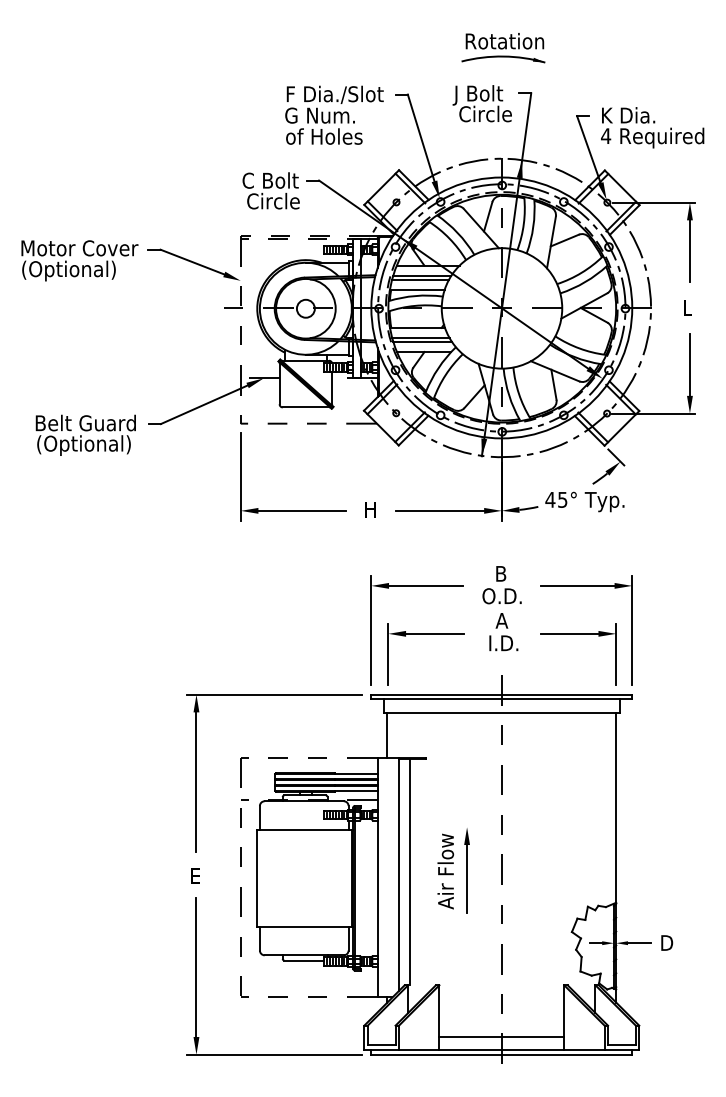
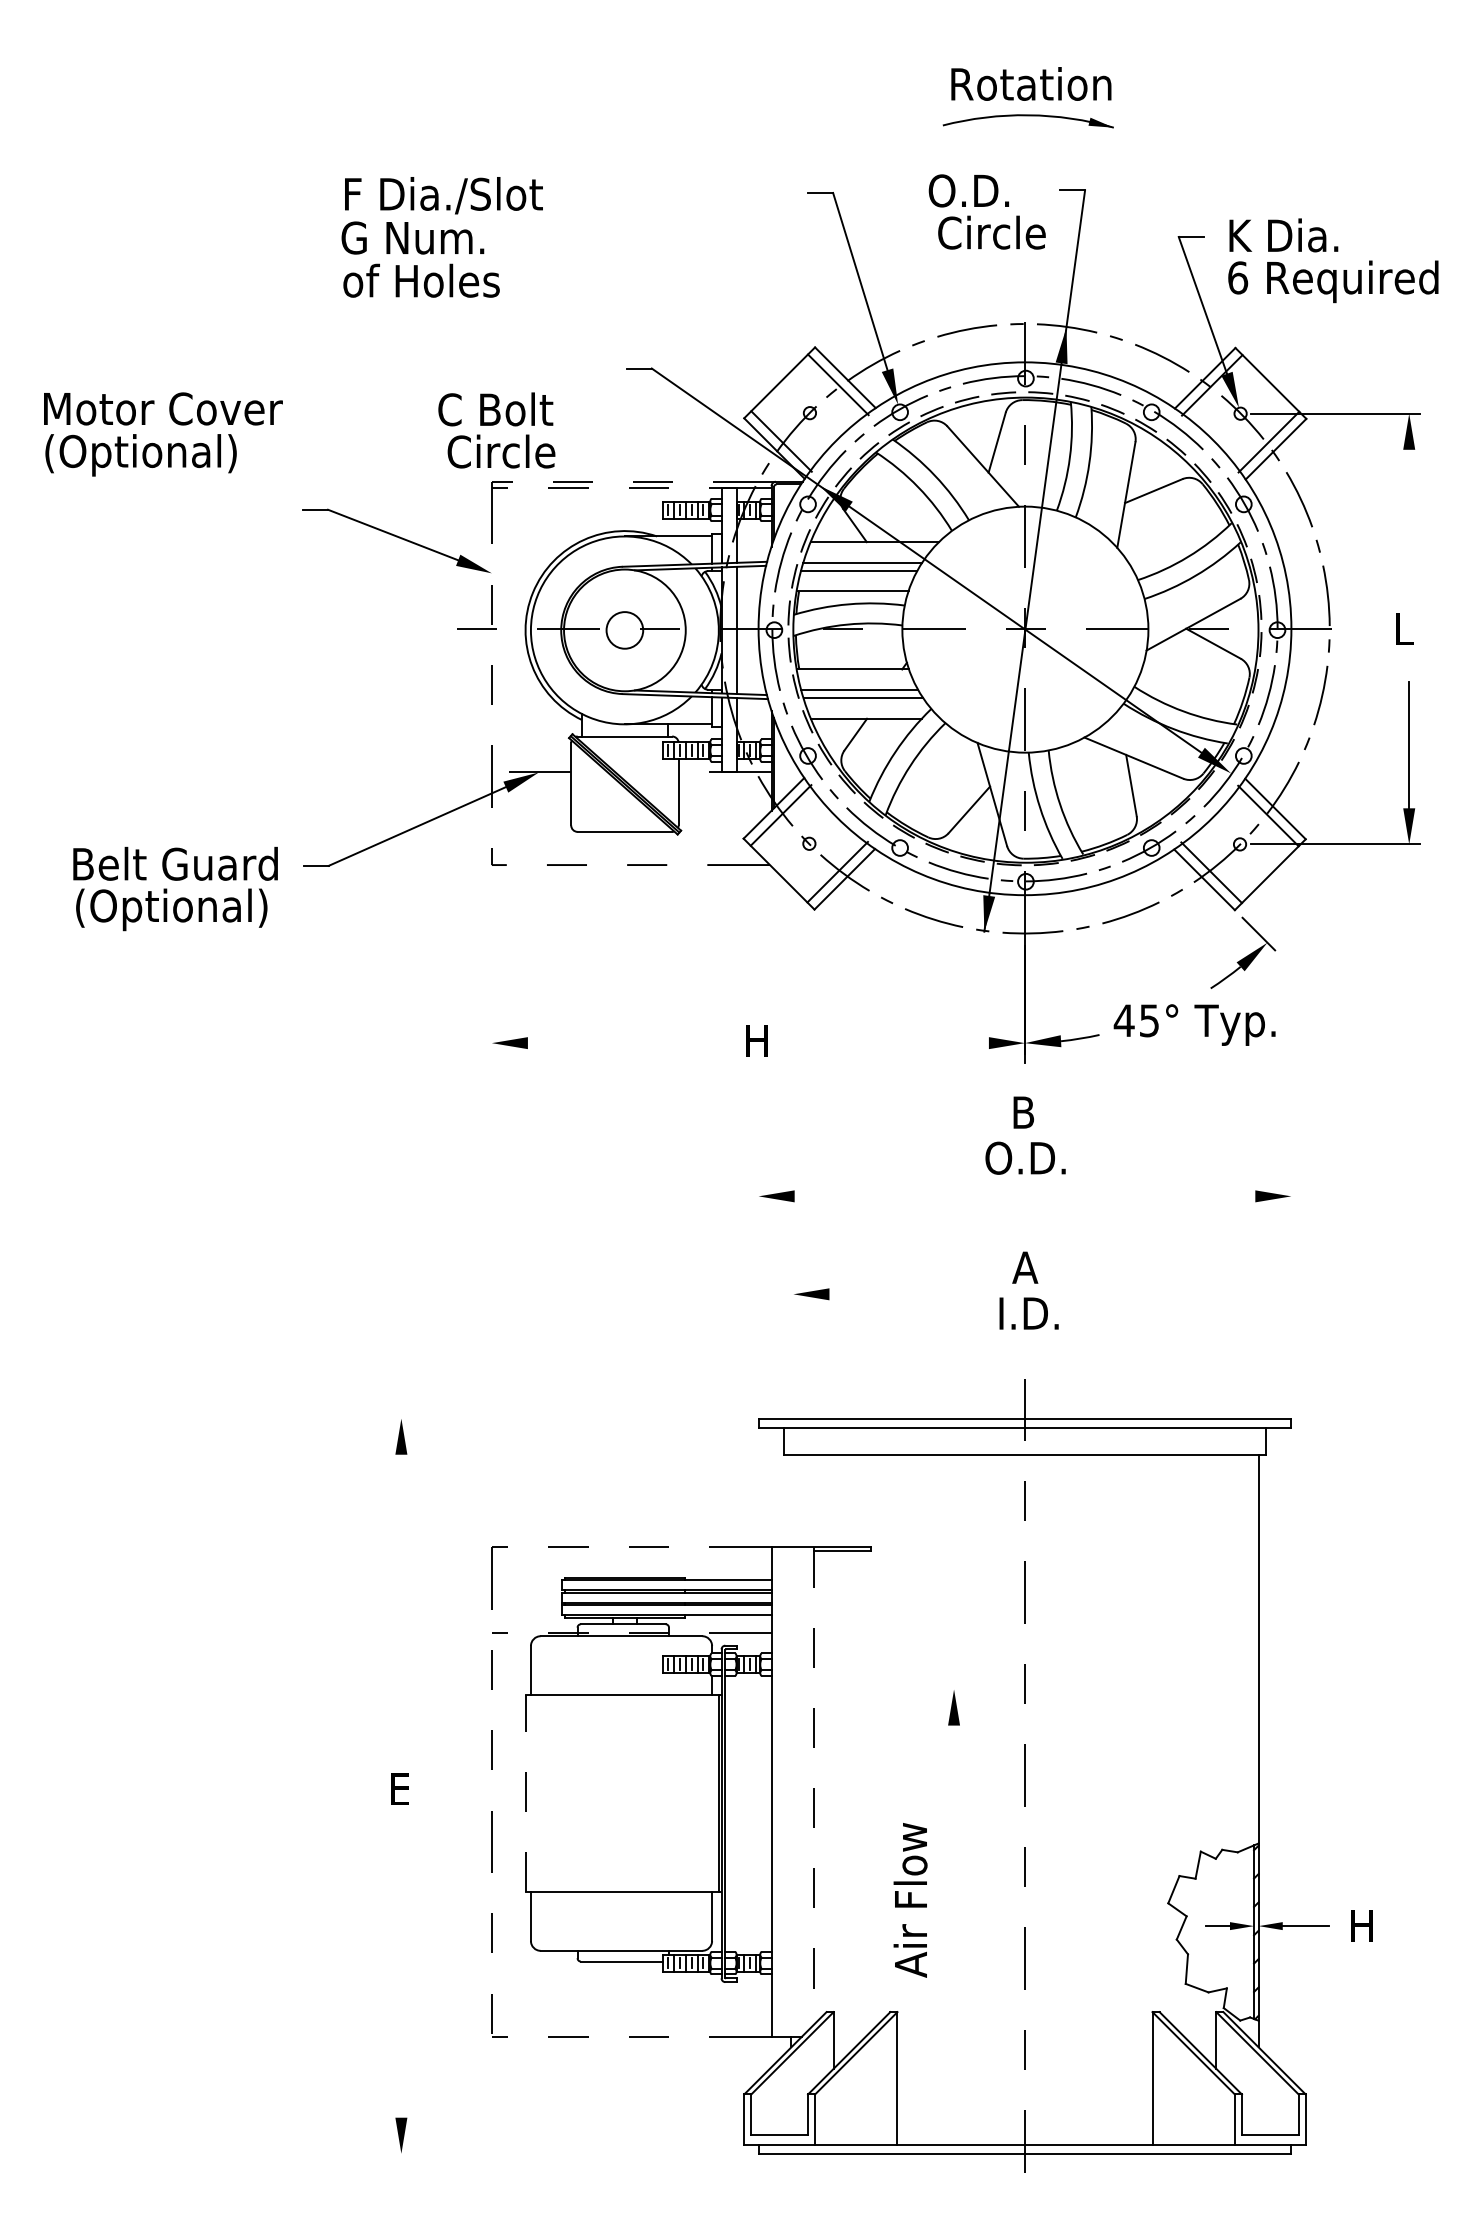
text: (477, 95) -> (975, 194), J Bolt -> O.D.
text: (334, 114) -> (442, 235), moved
text: (606, 136) -> (1238, 278), 4 -> 6
text: (270, 190) -> (495, 429), moved
line: (689, 251) -> (1408, 513), removed
text: (79, 260) -> (162, 433), moved
line: (240, 476) -> (491, 972), removed
line: (302, 510) -> (617, 1042), removed
line: (440, 510) -> (899, 1042), removed
line: (426, 585) -> (871, 1195), removed
text: (501, 585) -> (1024, 1136), moved
line: (577, 585) -> (1179, 1195), removed
line: (371, 630) -> (758, 1287), removed
line: (632, 630) -> (1291, 1287), removed
line: (434, 633) -> (887, 1293), removed
part: (578, 634) -> (1181, 1295), removed
line: (388, 654) -> (793, 1336), removed
line: (273, 694) -> (558, 1418), removed
line: (387, 734) -> (791, 1499), removed
line: (196, 781) -> (401, 1595), removed
text: (445, 871) -> (909, 1900), moved
line: (410, 872) -> (838, 1781), removed
line: (398, 874) -> (814, 1785), solid -> dashed
line: (257, 877) -> (526, 1791), solid -> dashed
line: (467, 879) -> (954, 1796), removed
text: (667, 942) -> (1363, 1924), D -> H
line: (196, 967) -> (401, 1975), removed
line: (501, 1036) -> (1024, 2116), removed
line: (273, 1054) -> (558, 2153), removed

